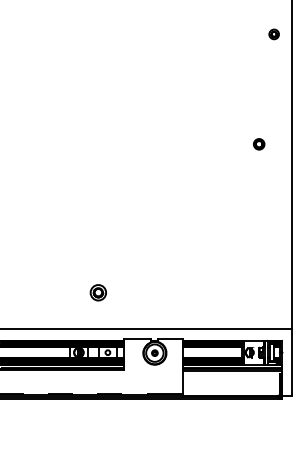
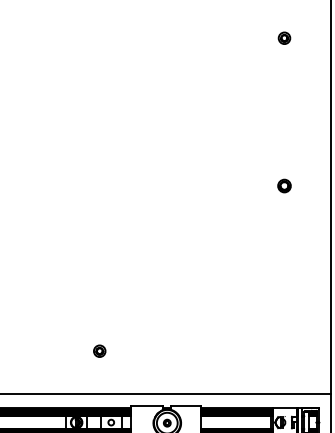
part: (273, 34) -> (283, 38), moved
part: (259, 144) -> (284, 186), moved
part: (97, 292) -> (98, 350), size x0.62

